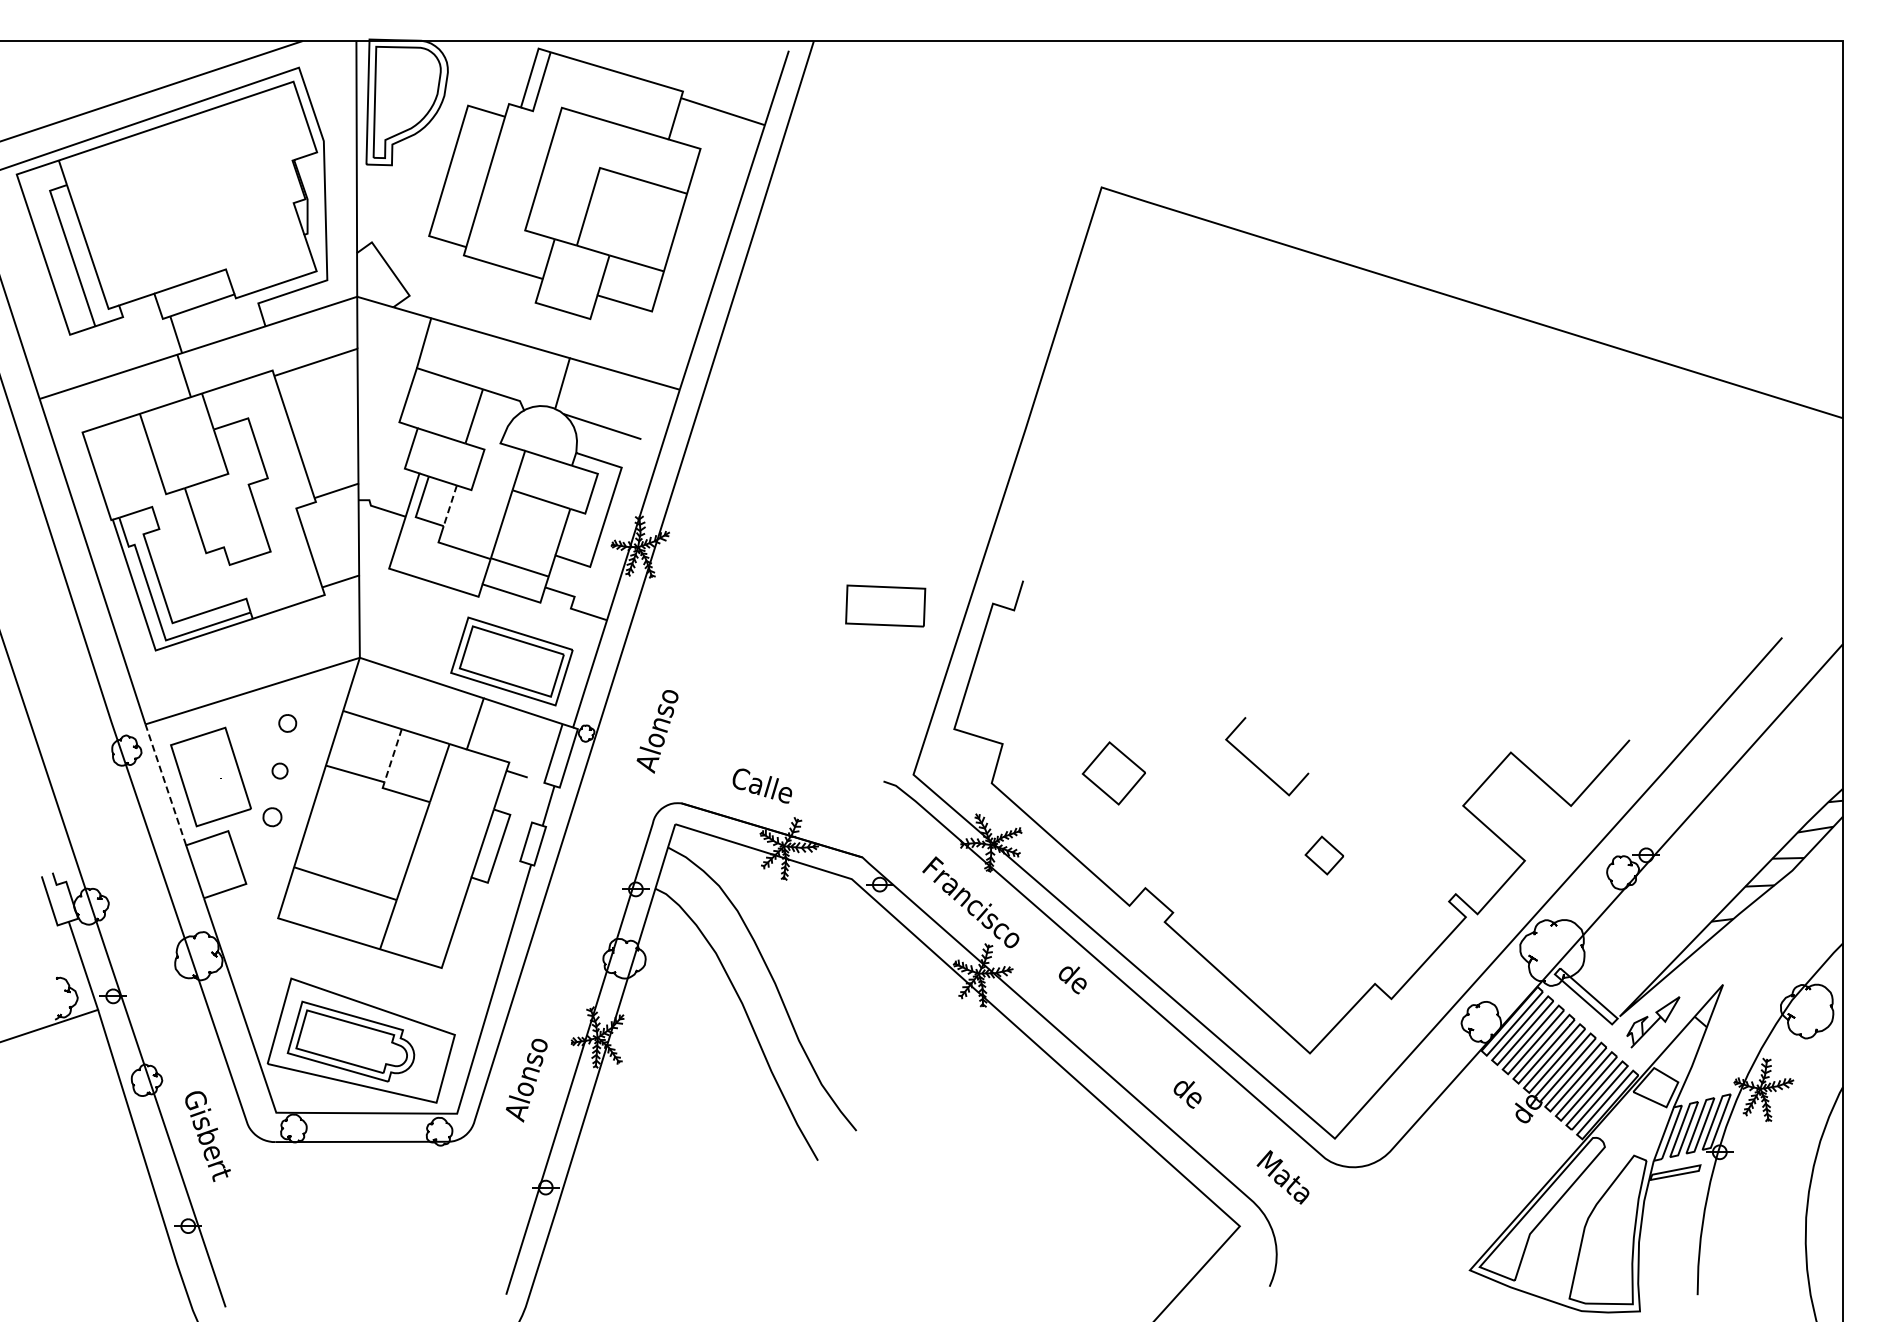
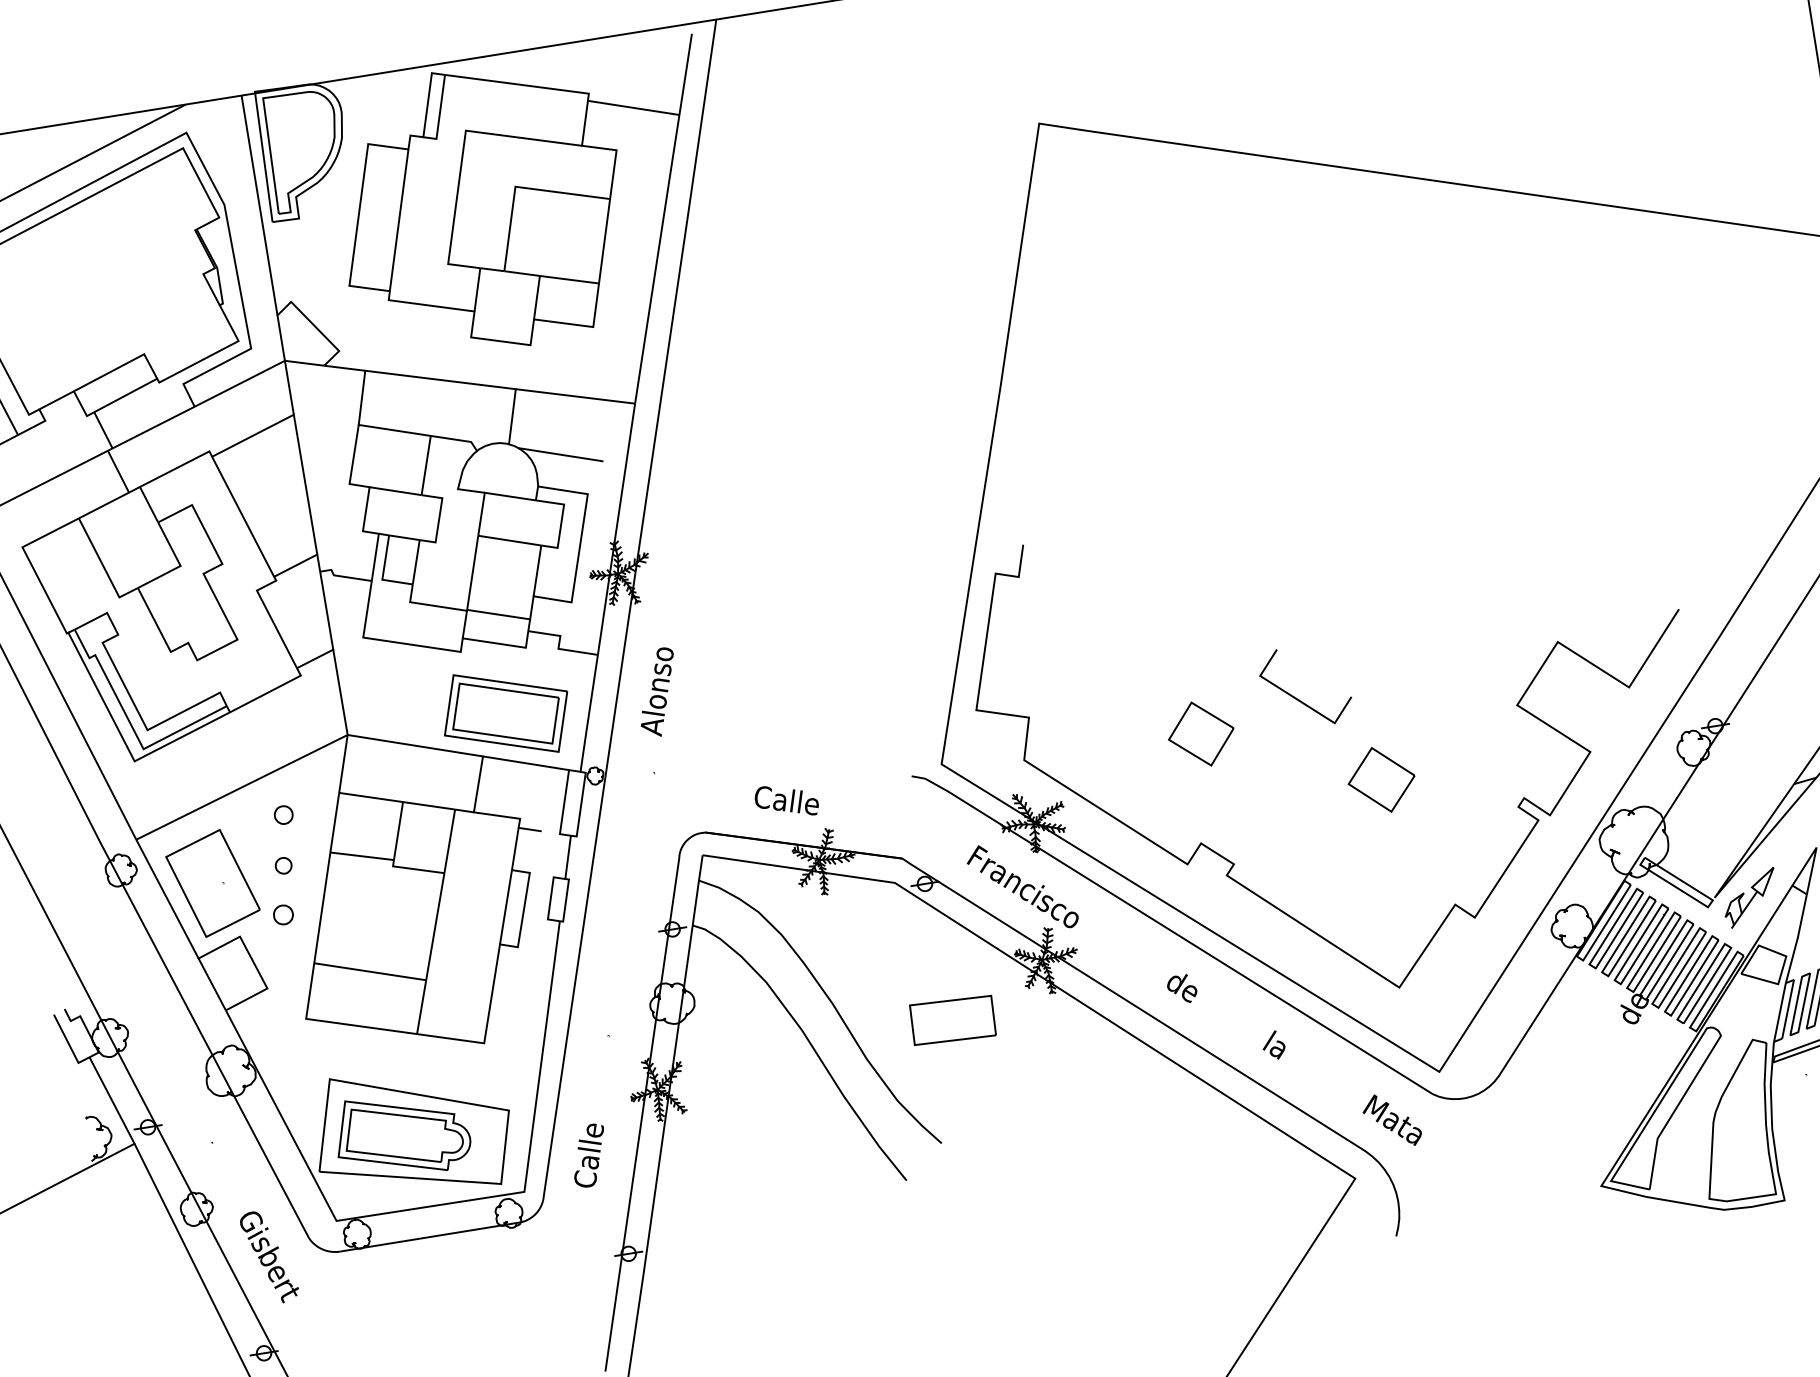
line: (450, 506) -> (416, 562), dashed -> solid
part: (885, 605) -> (952, 1019), moved
text: (657, 731) -> (657, 692), moved
line: (393, 755) -> (398, 830), dashed -> solid
part: (1113, 773) -> (1200, 734), moved
line: (165, 784) -> (167, 898), dashed -> solid
part: (1324, 855) -> (1381, 779), size x1.67
text: (1072, 980) -> (1182, 989), moved
text: (526, 1080) -> (590, 1145), Alonso -> Calle
text: (1186, 1091) -> (1277, 1047), de -> la

